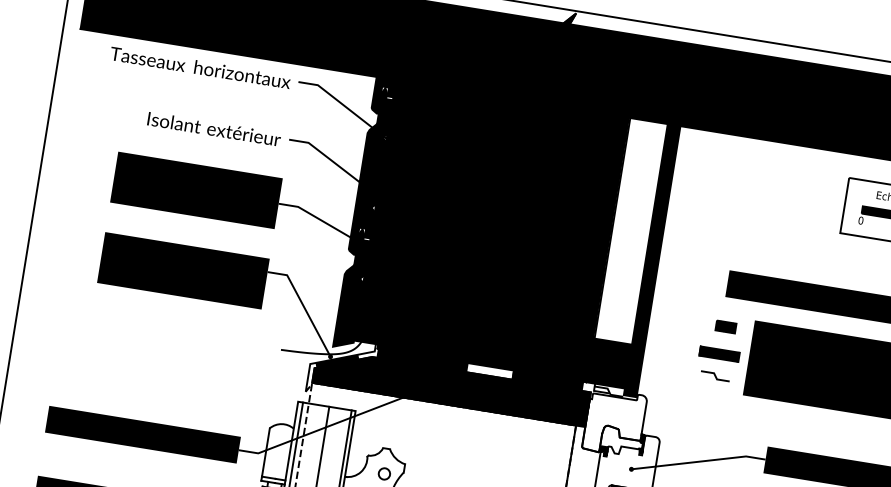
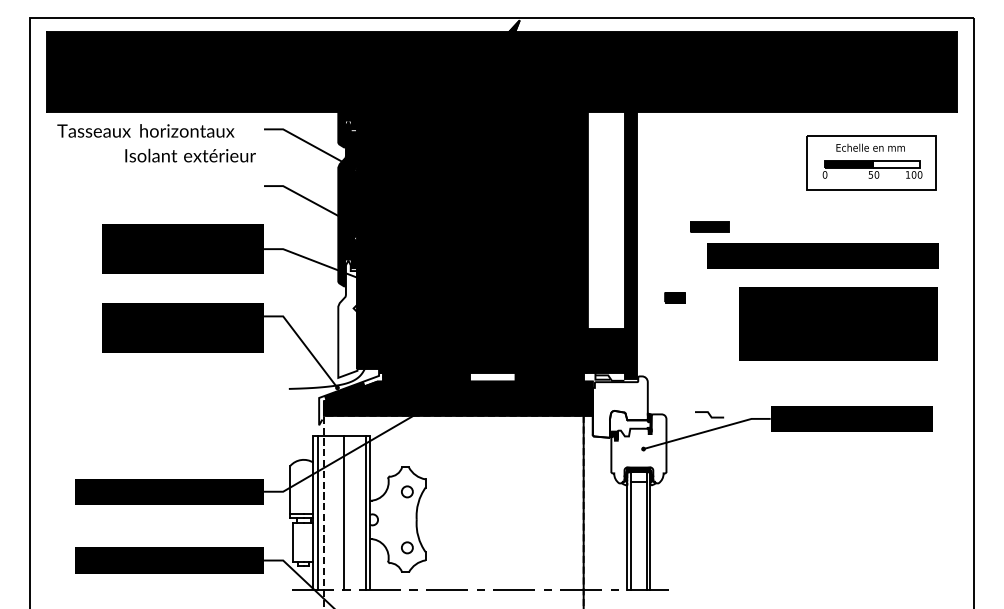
text: (200, 67) -> (145, 130), moved
text: (214, 129) -> (190, 155), moved
fill: (352, 287) -> (347, 318), removed
part: (726, 326) -> (675, 297), moved
part: (718, 353) -> (709, 226), moved
line: (715, 375) -> (709, 414), moved

